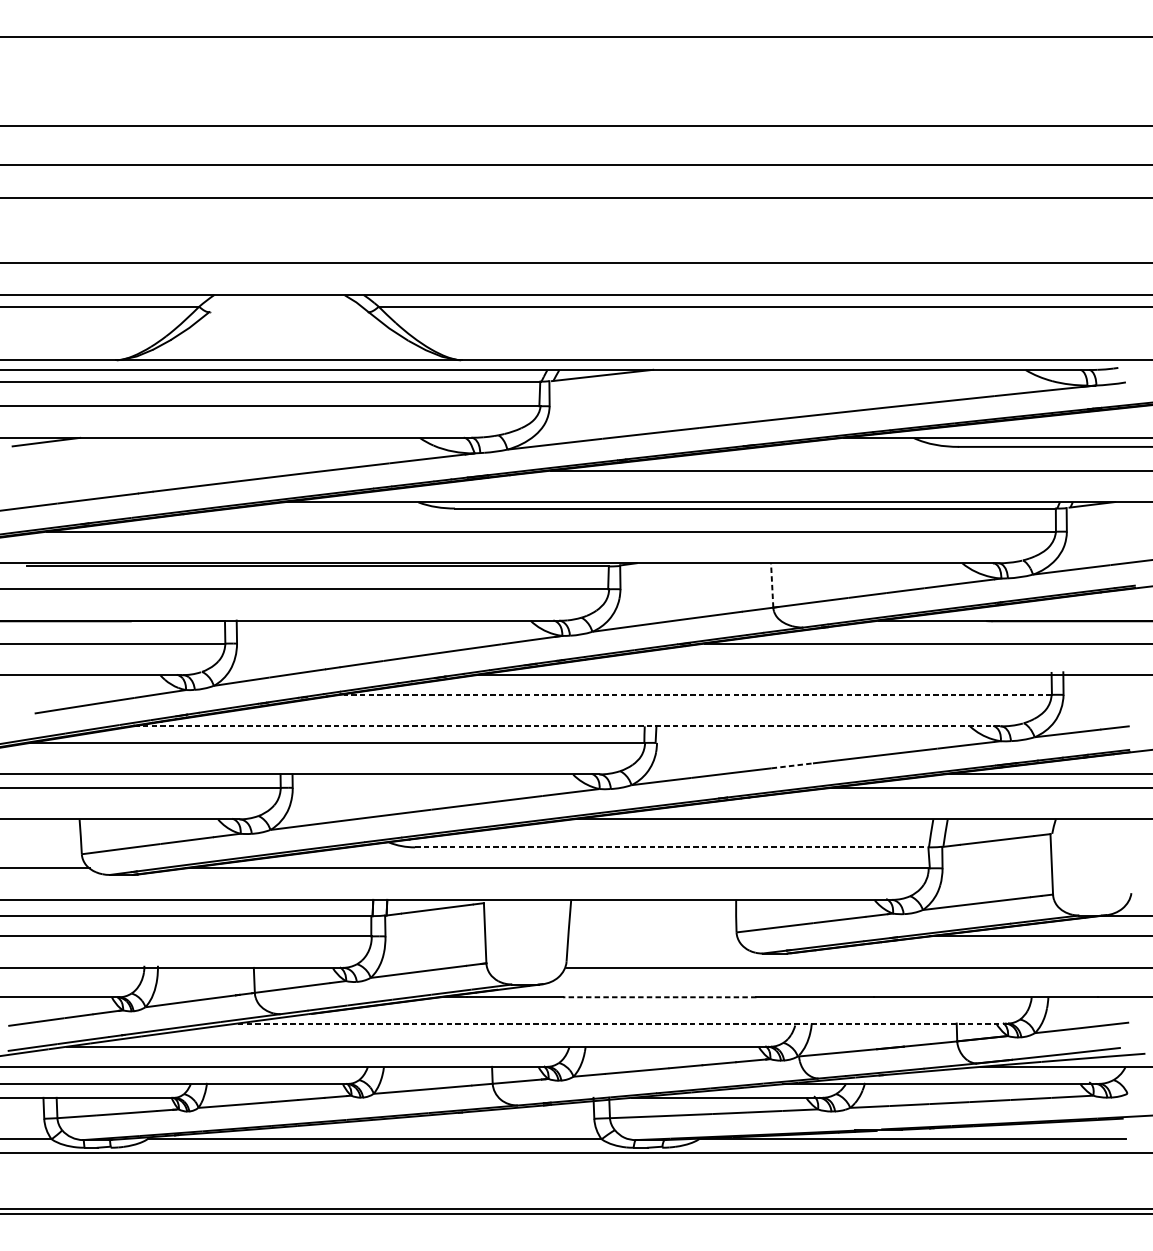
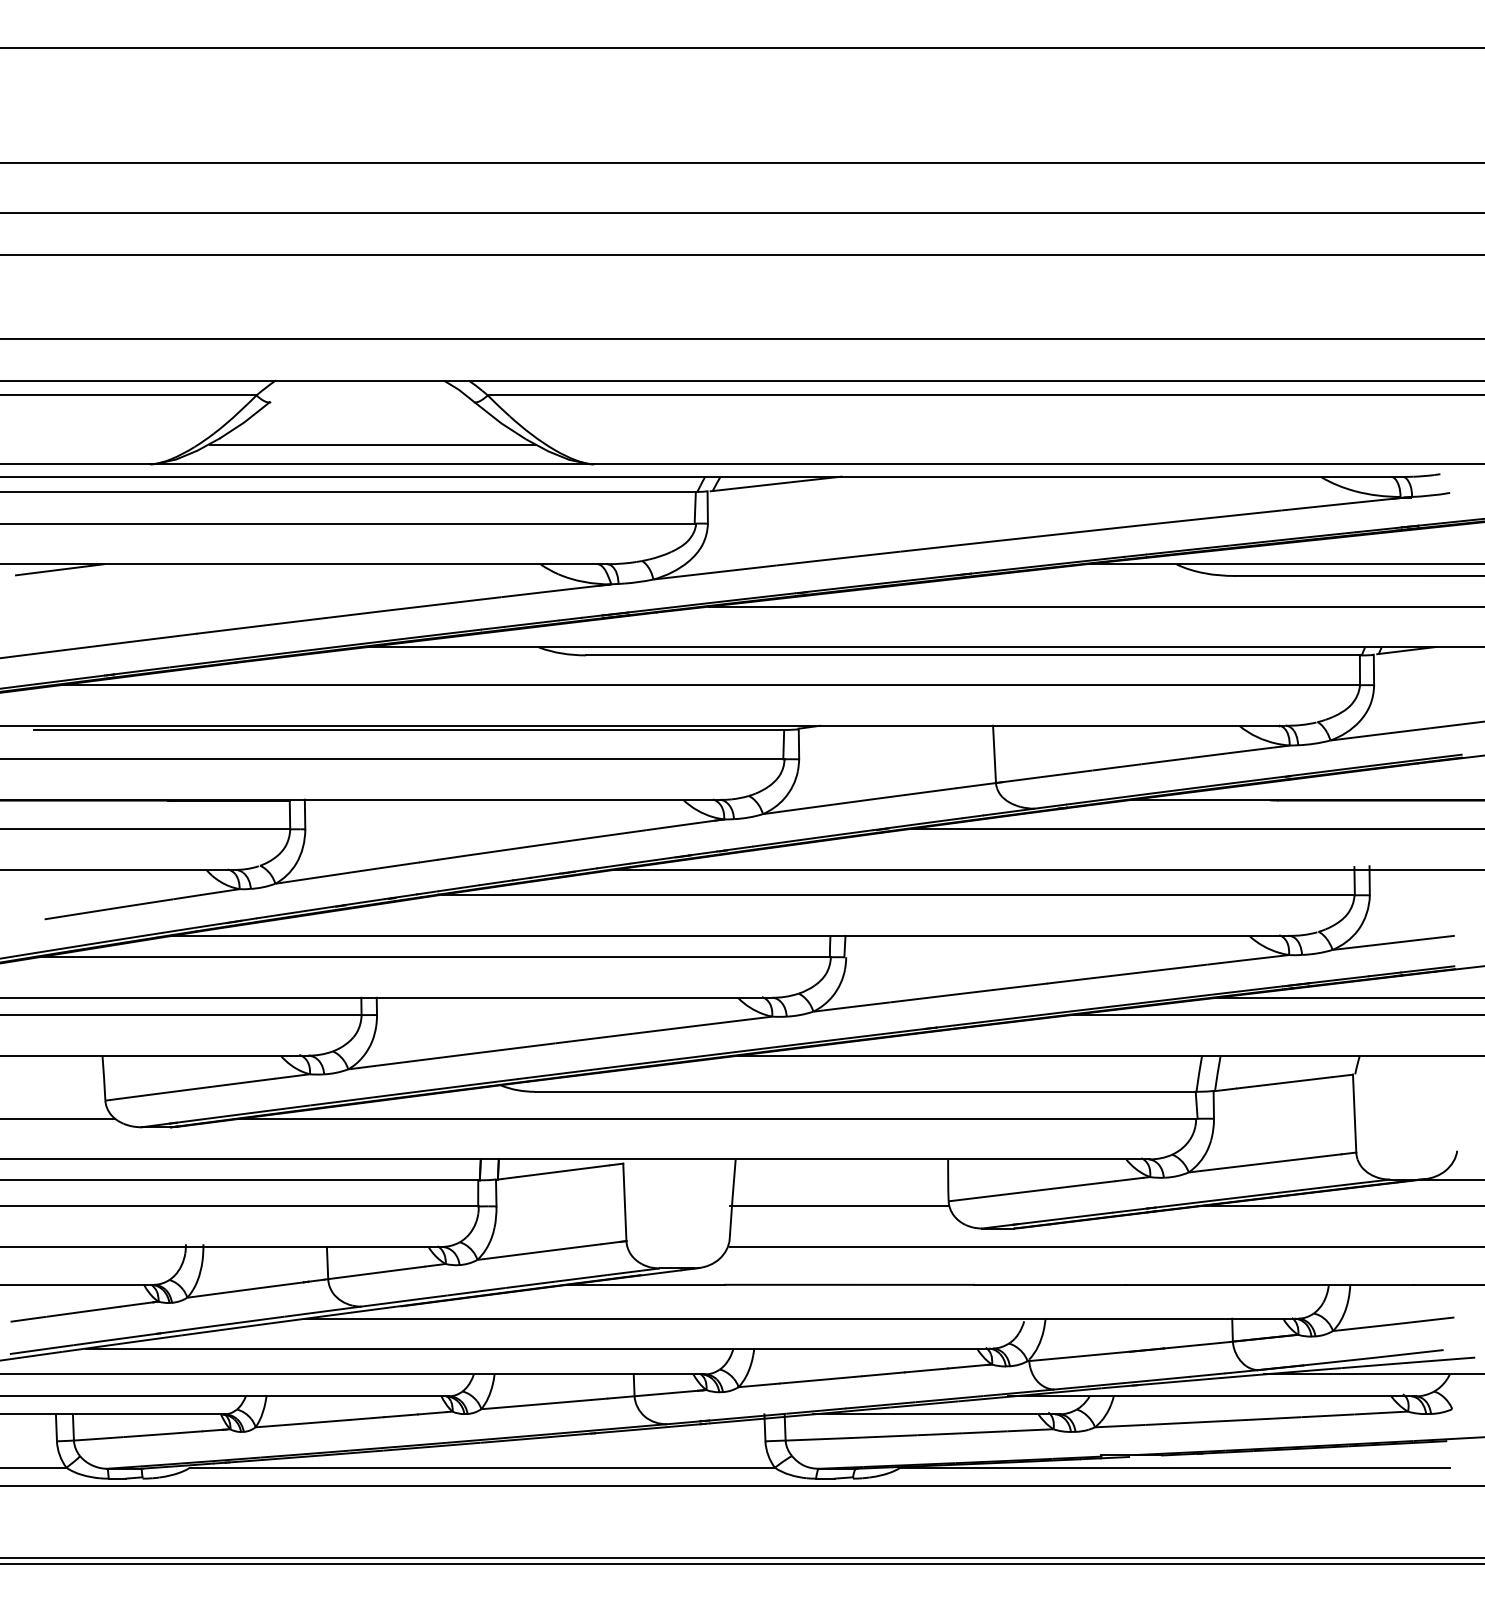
line: (289, 344) -> (372, 444), added
line: (772, 585) -> (994, 754), dashed -> solid
line: (697, 694) -> (898, 895), dashed -> solid
line: (566, 726) -> (729, 935), dashed -> solid
line: (792, 765) -> (1020, 986), dashed -> solid
line: (671, 847) -> (865, 1091), dashed -> solid
line: (651, 936) -> (838, 1206), added
line: (659, 997) -> (849, 1284), dashed -> solid
line: (621, 1023) -> (800, 1318), dashed -> solid

